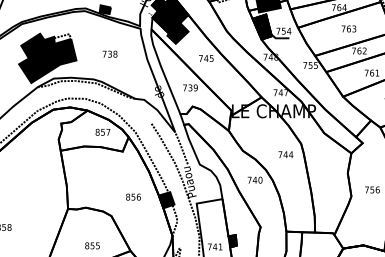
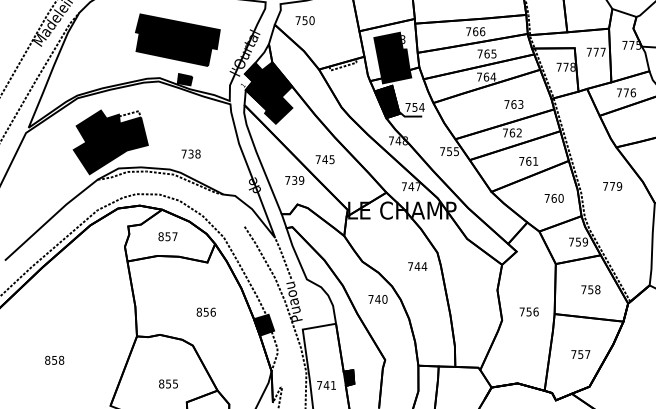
text: (348, 28) -> (513, 104), moved
text: (109, 53) -> (190, 153), moved
text: (205, 58) -> (324, 159), moved
text: (102, 132) -> (167, 236), moved
text: (132, 196) -> (205, 311), moved

